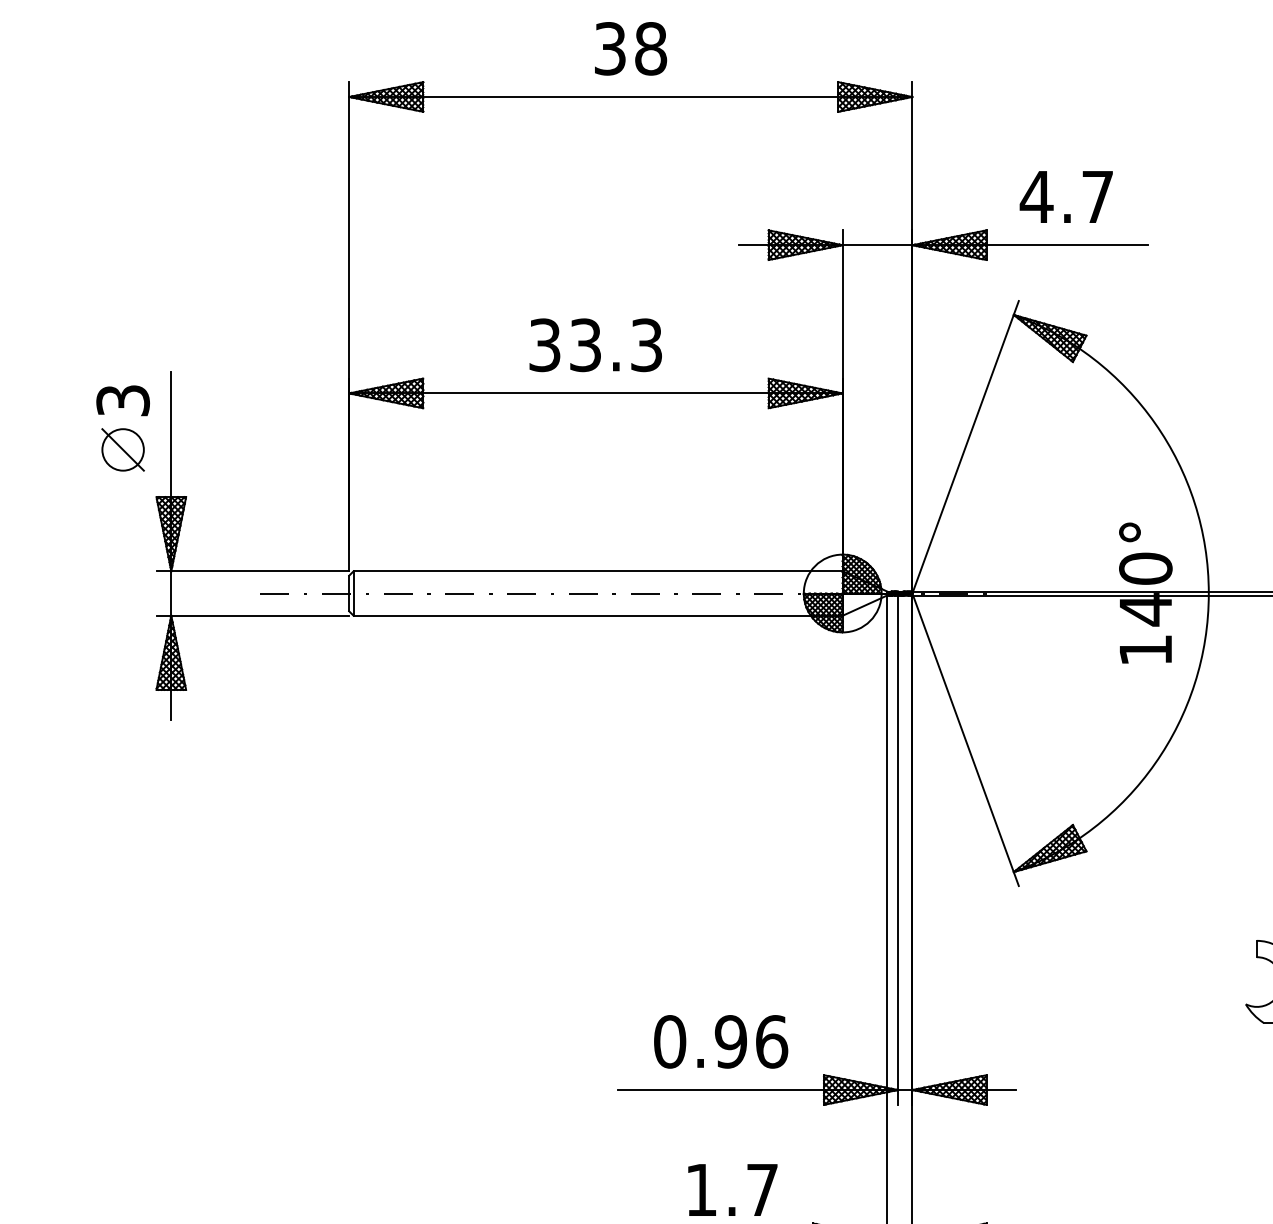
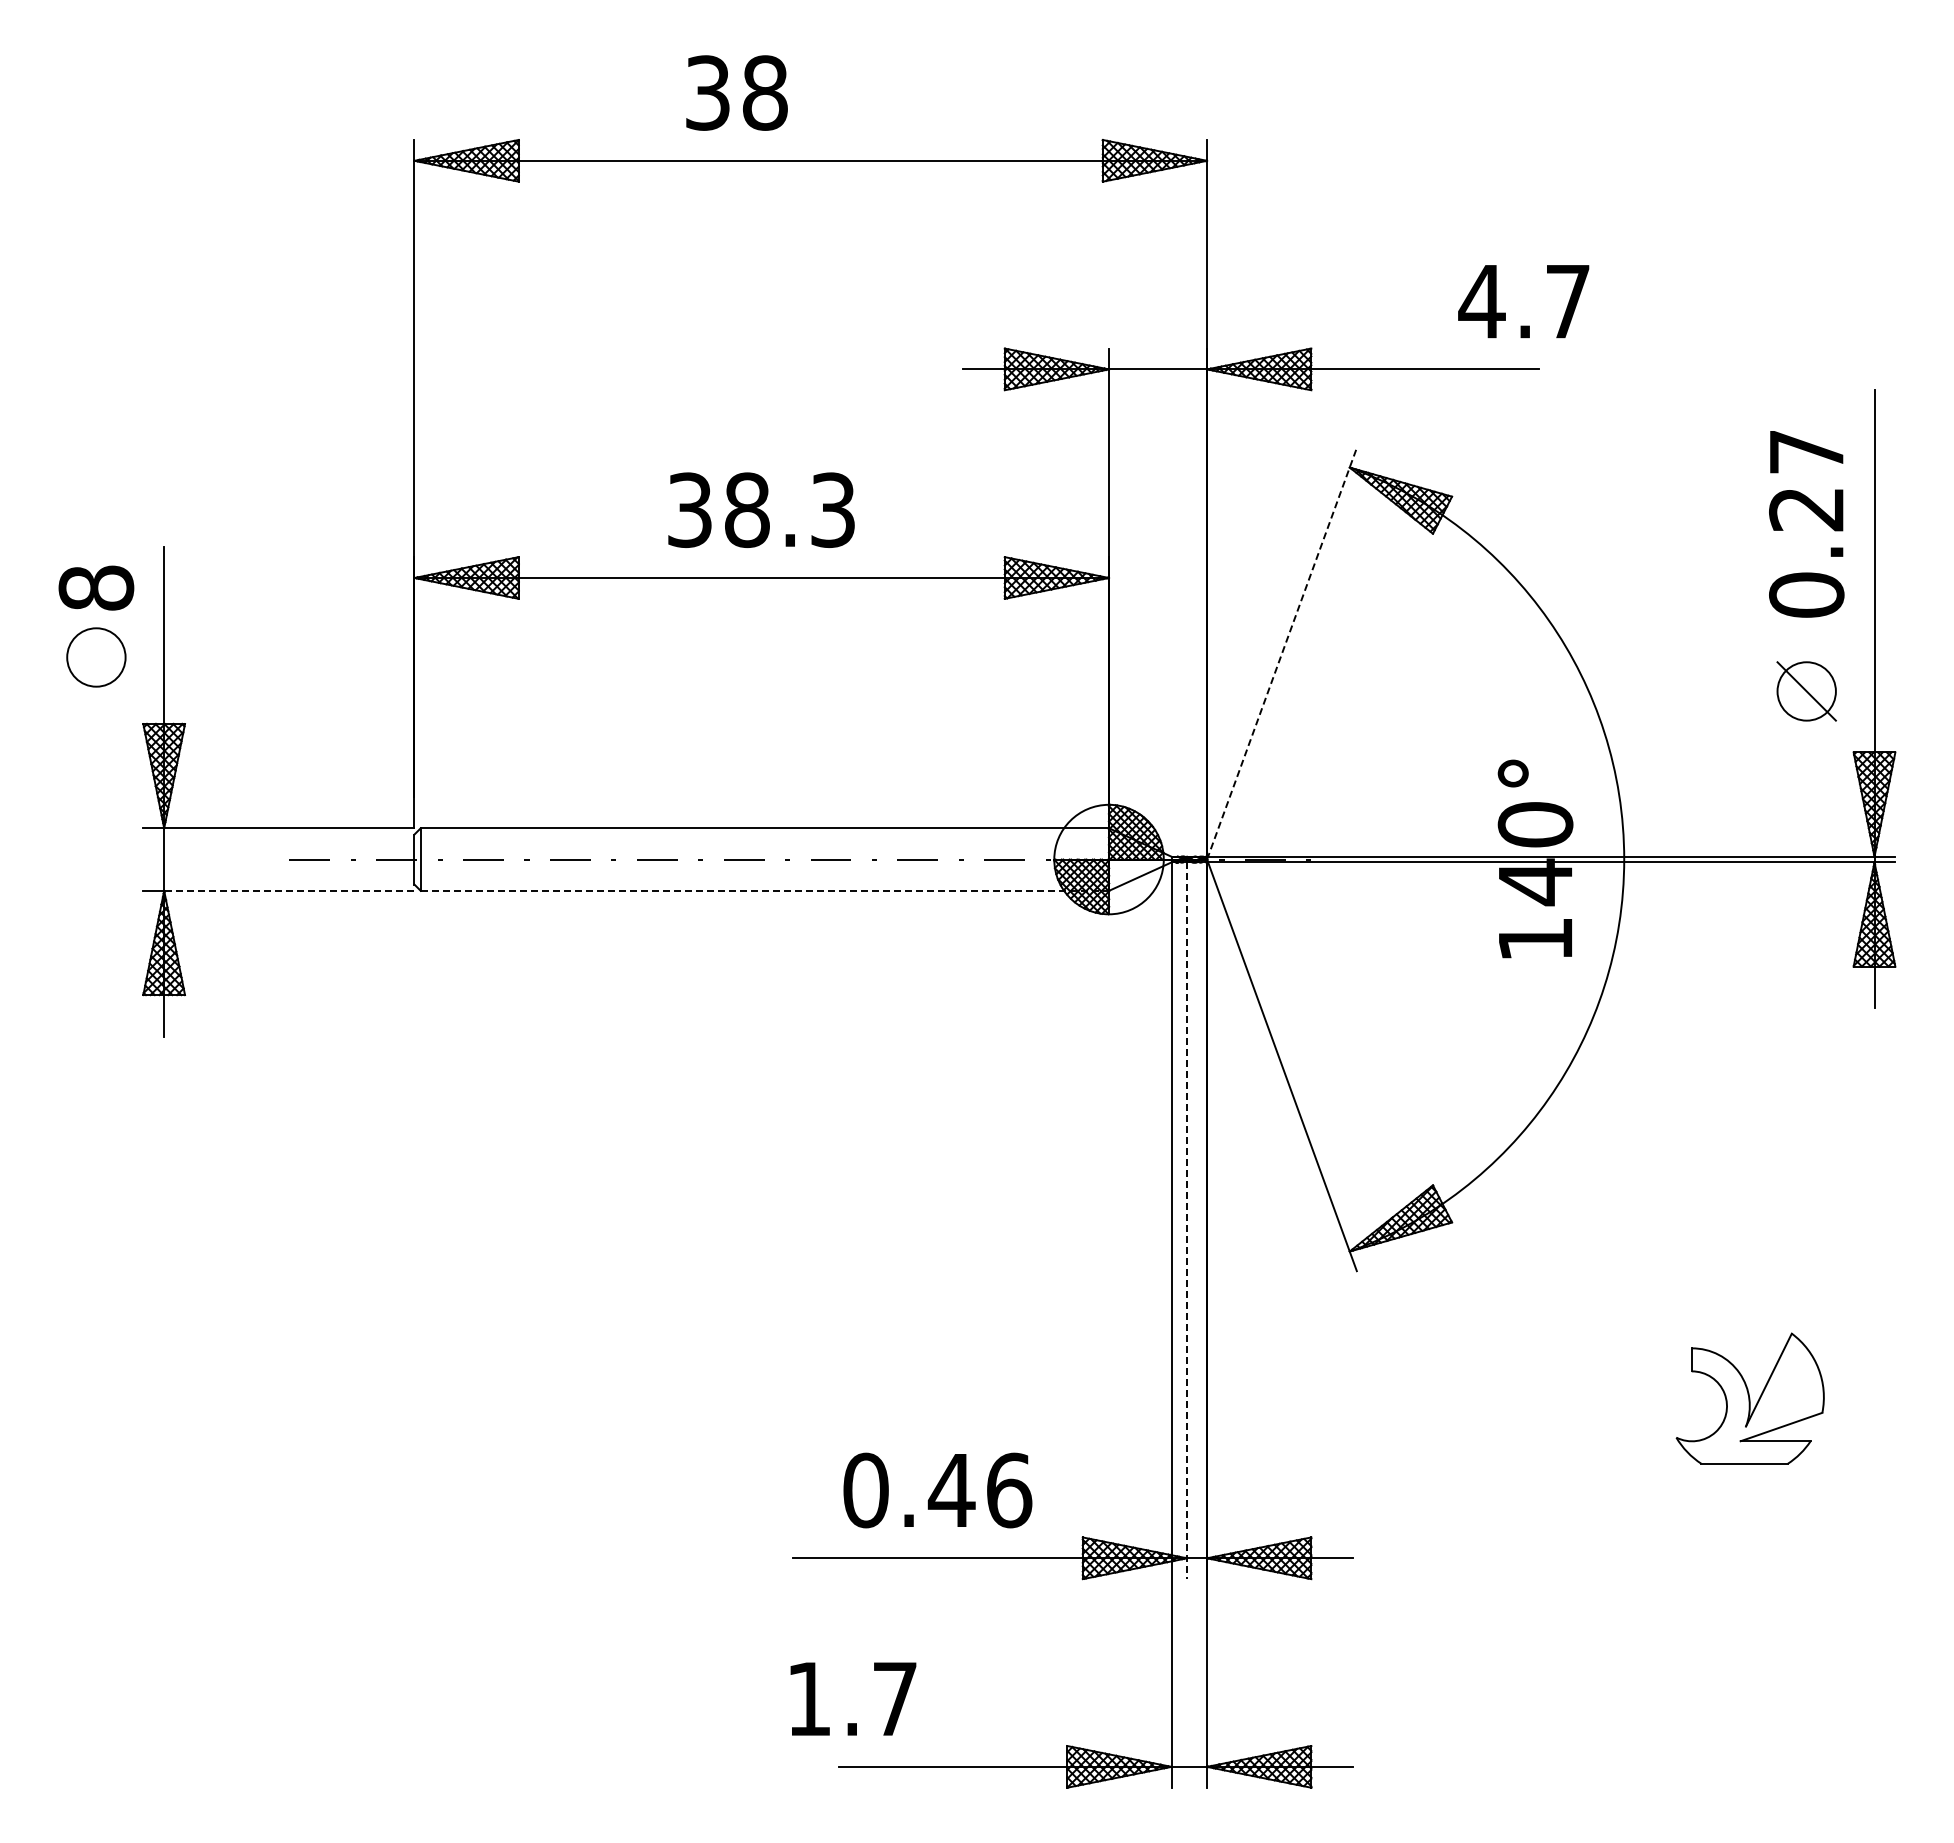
text: (630, 48) -> (736, 92), moved
text: (1066, 196) -> (1523, 301), moved
text: (585, 345) -> (747, 510), 33.3 -> 38.3
text: (123, 400) -> (96, 587), 3 -> 8
line: (965, 447) -> (1282, 653), solid -> dashed
line: (123, 449) -> (96, 657), removed
line: (259, 615) -> (288, 890), solid -> dashed
line: (598, 615) -> (765, 890), solid -> dashed
line: (898, 850) -> (1187, 1221), solid -> dashed
text: (730, 1041) -> (951, 1490), 0.96 -> 0.46
text: (732, 1189) -> (853, 1698), moved

